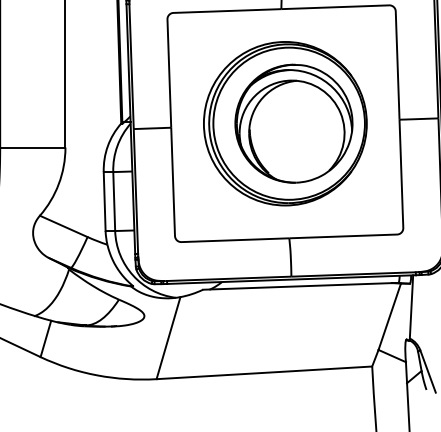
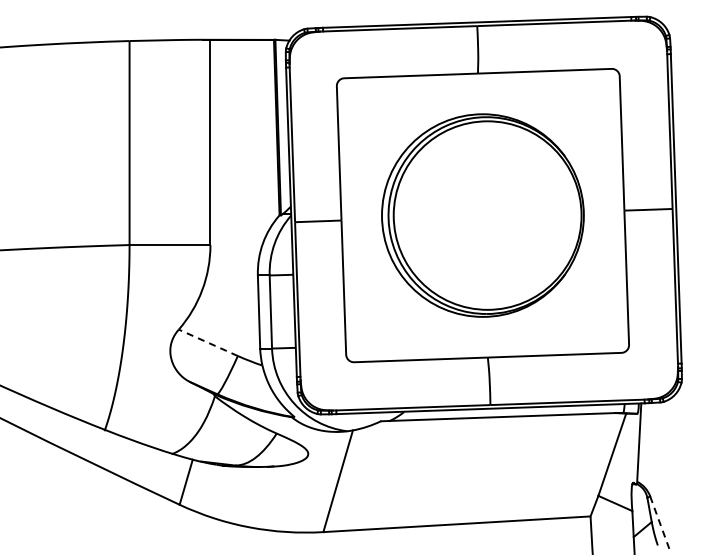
part: (293, 123) -> (493, 215), removed
line: (63, 226) -> (207, 342), solid -> dashed
line: (427, 371) -> (659, 522), solid -> dashed

